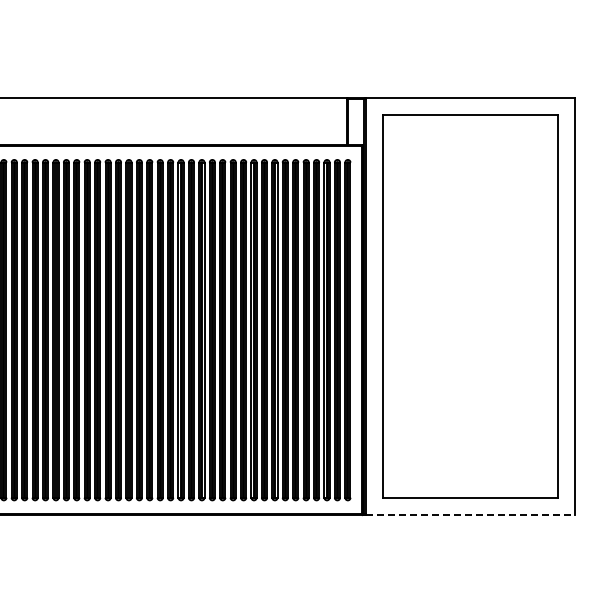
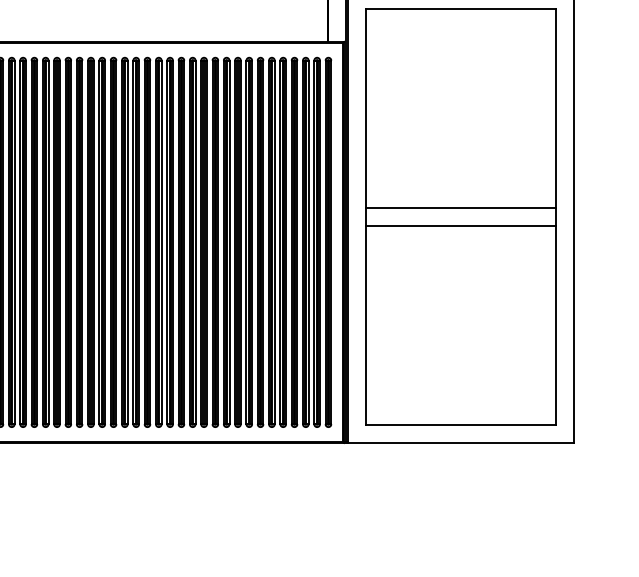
line: (469, 298) -> (460, 208), added
line: (469, 314) -> (460, 225), added
line: (470, 514) -> (461, 442), dashed -> solid

